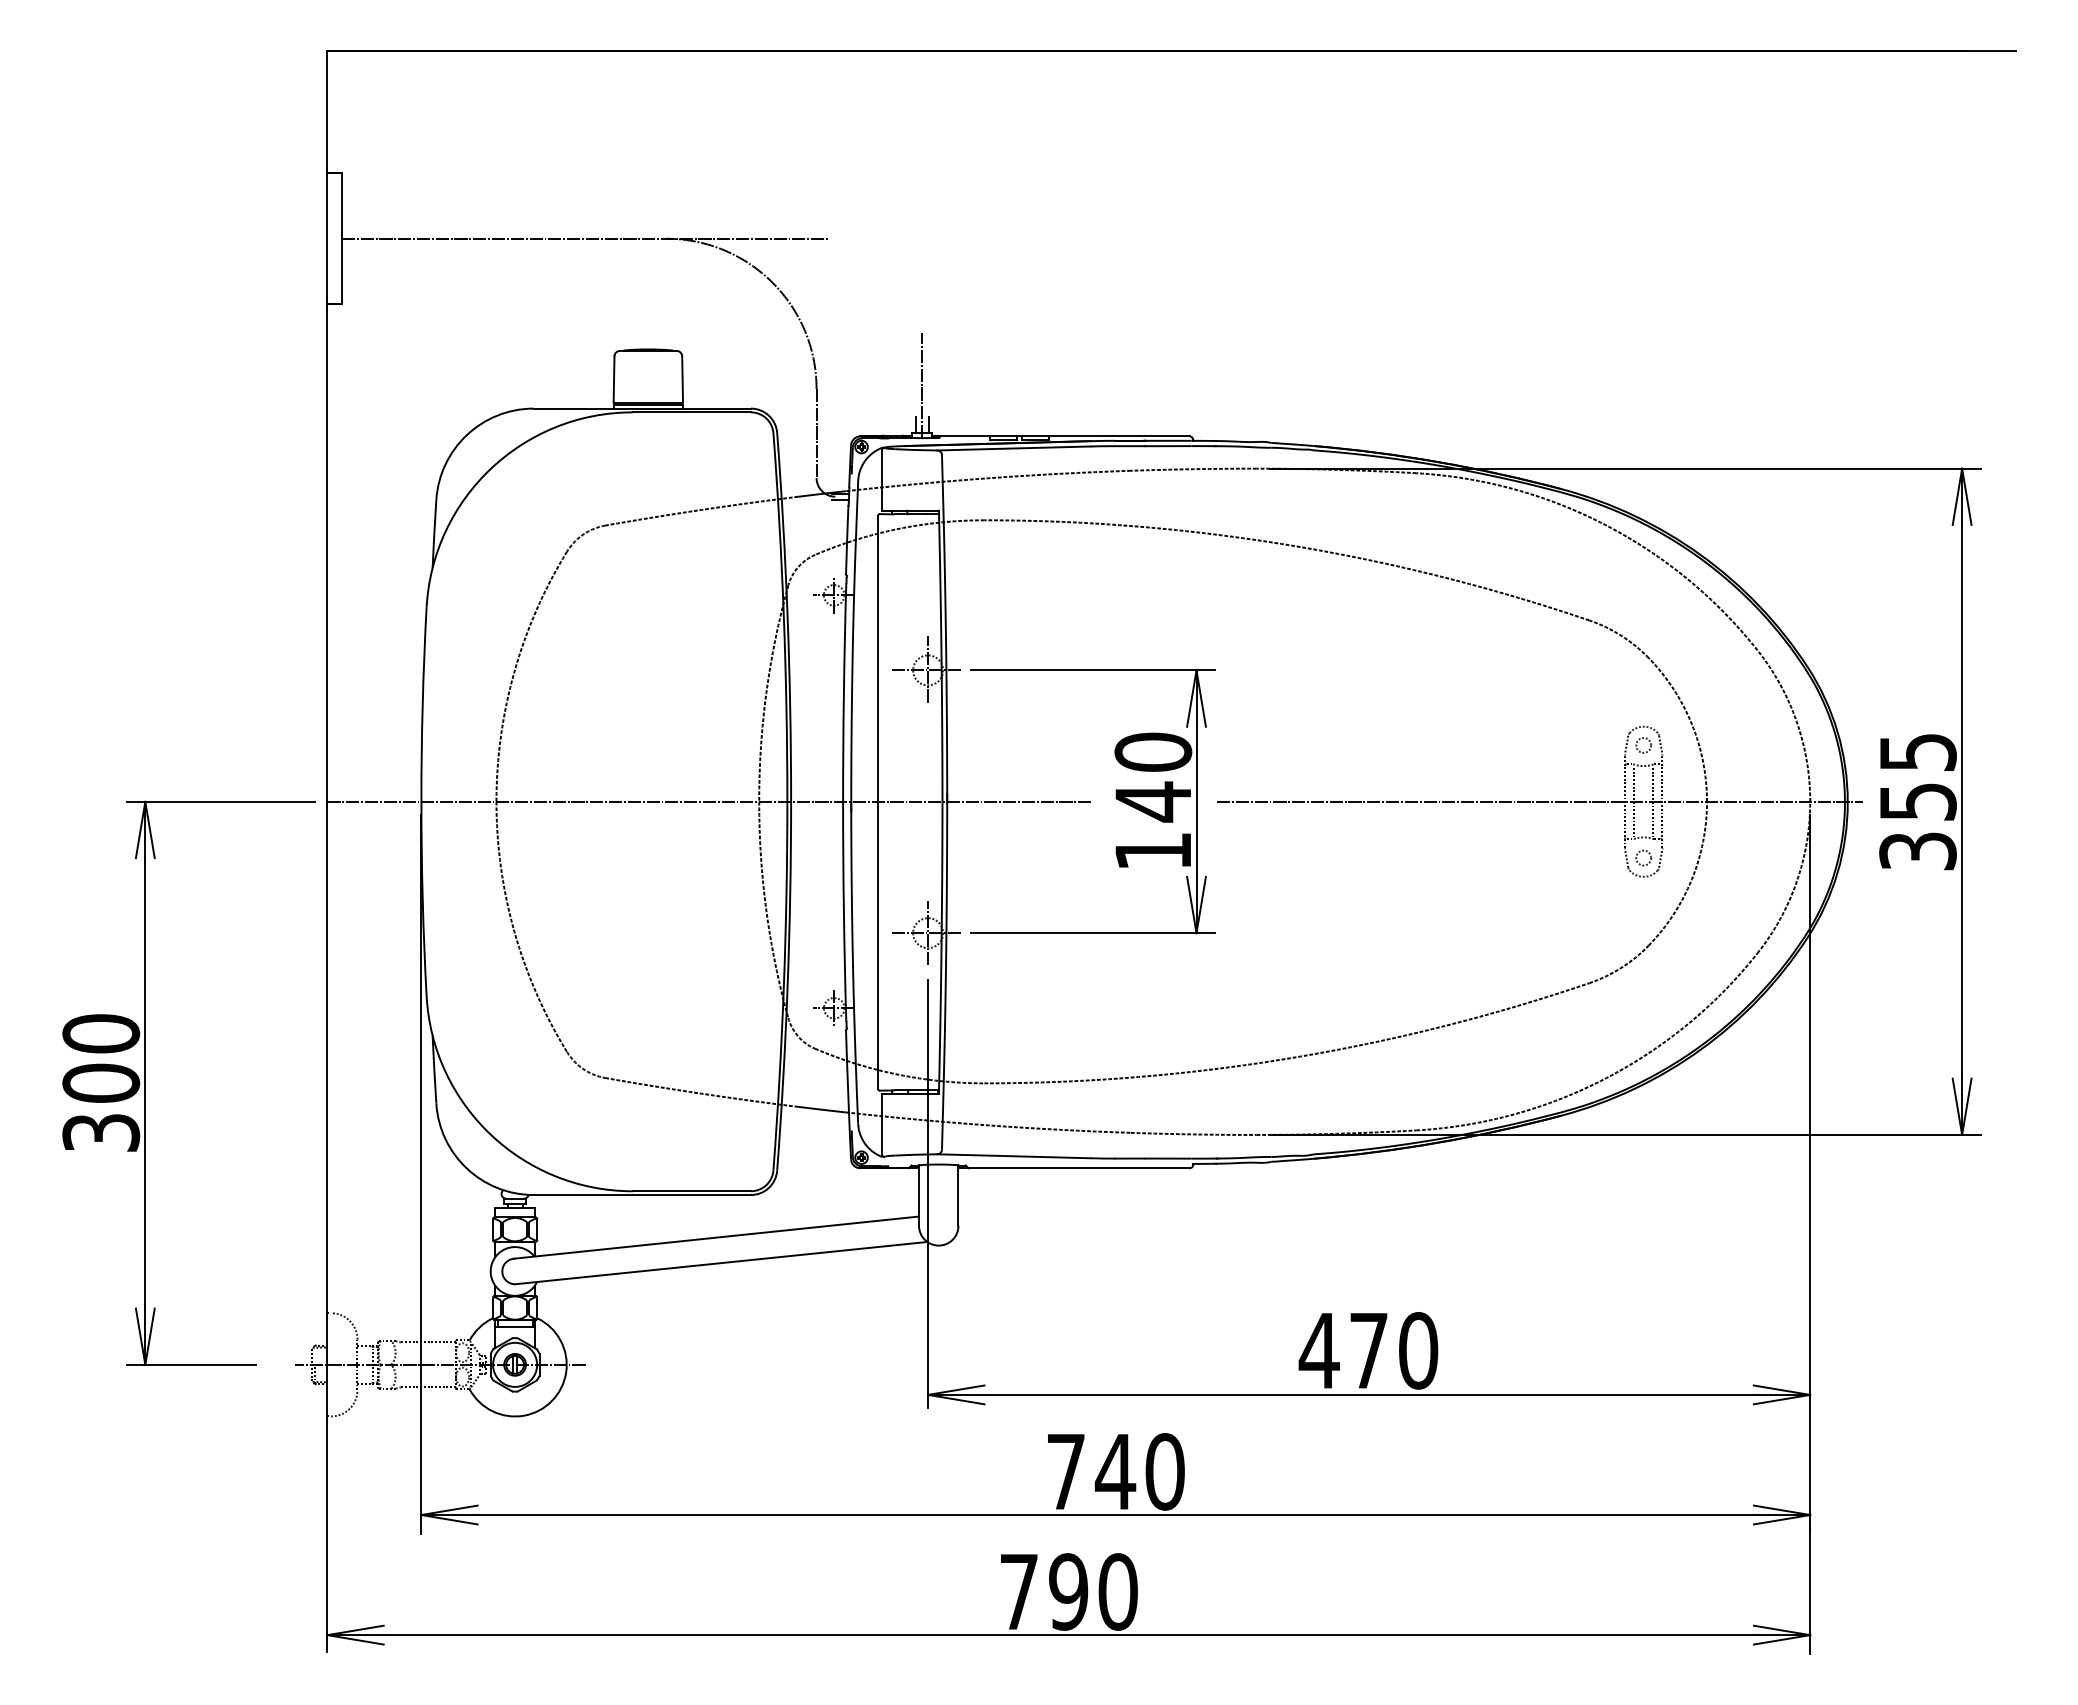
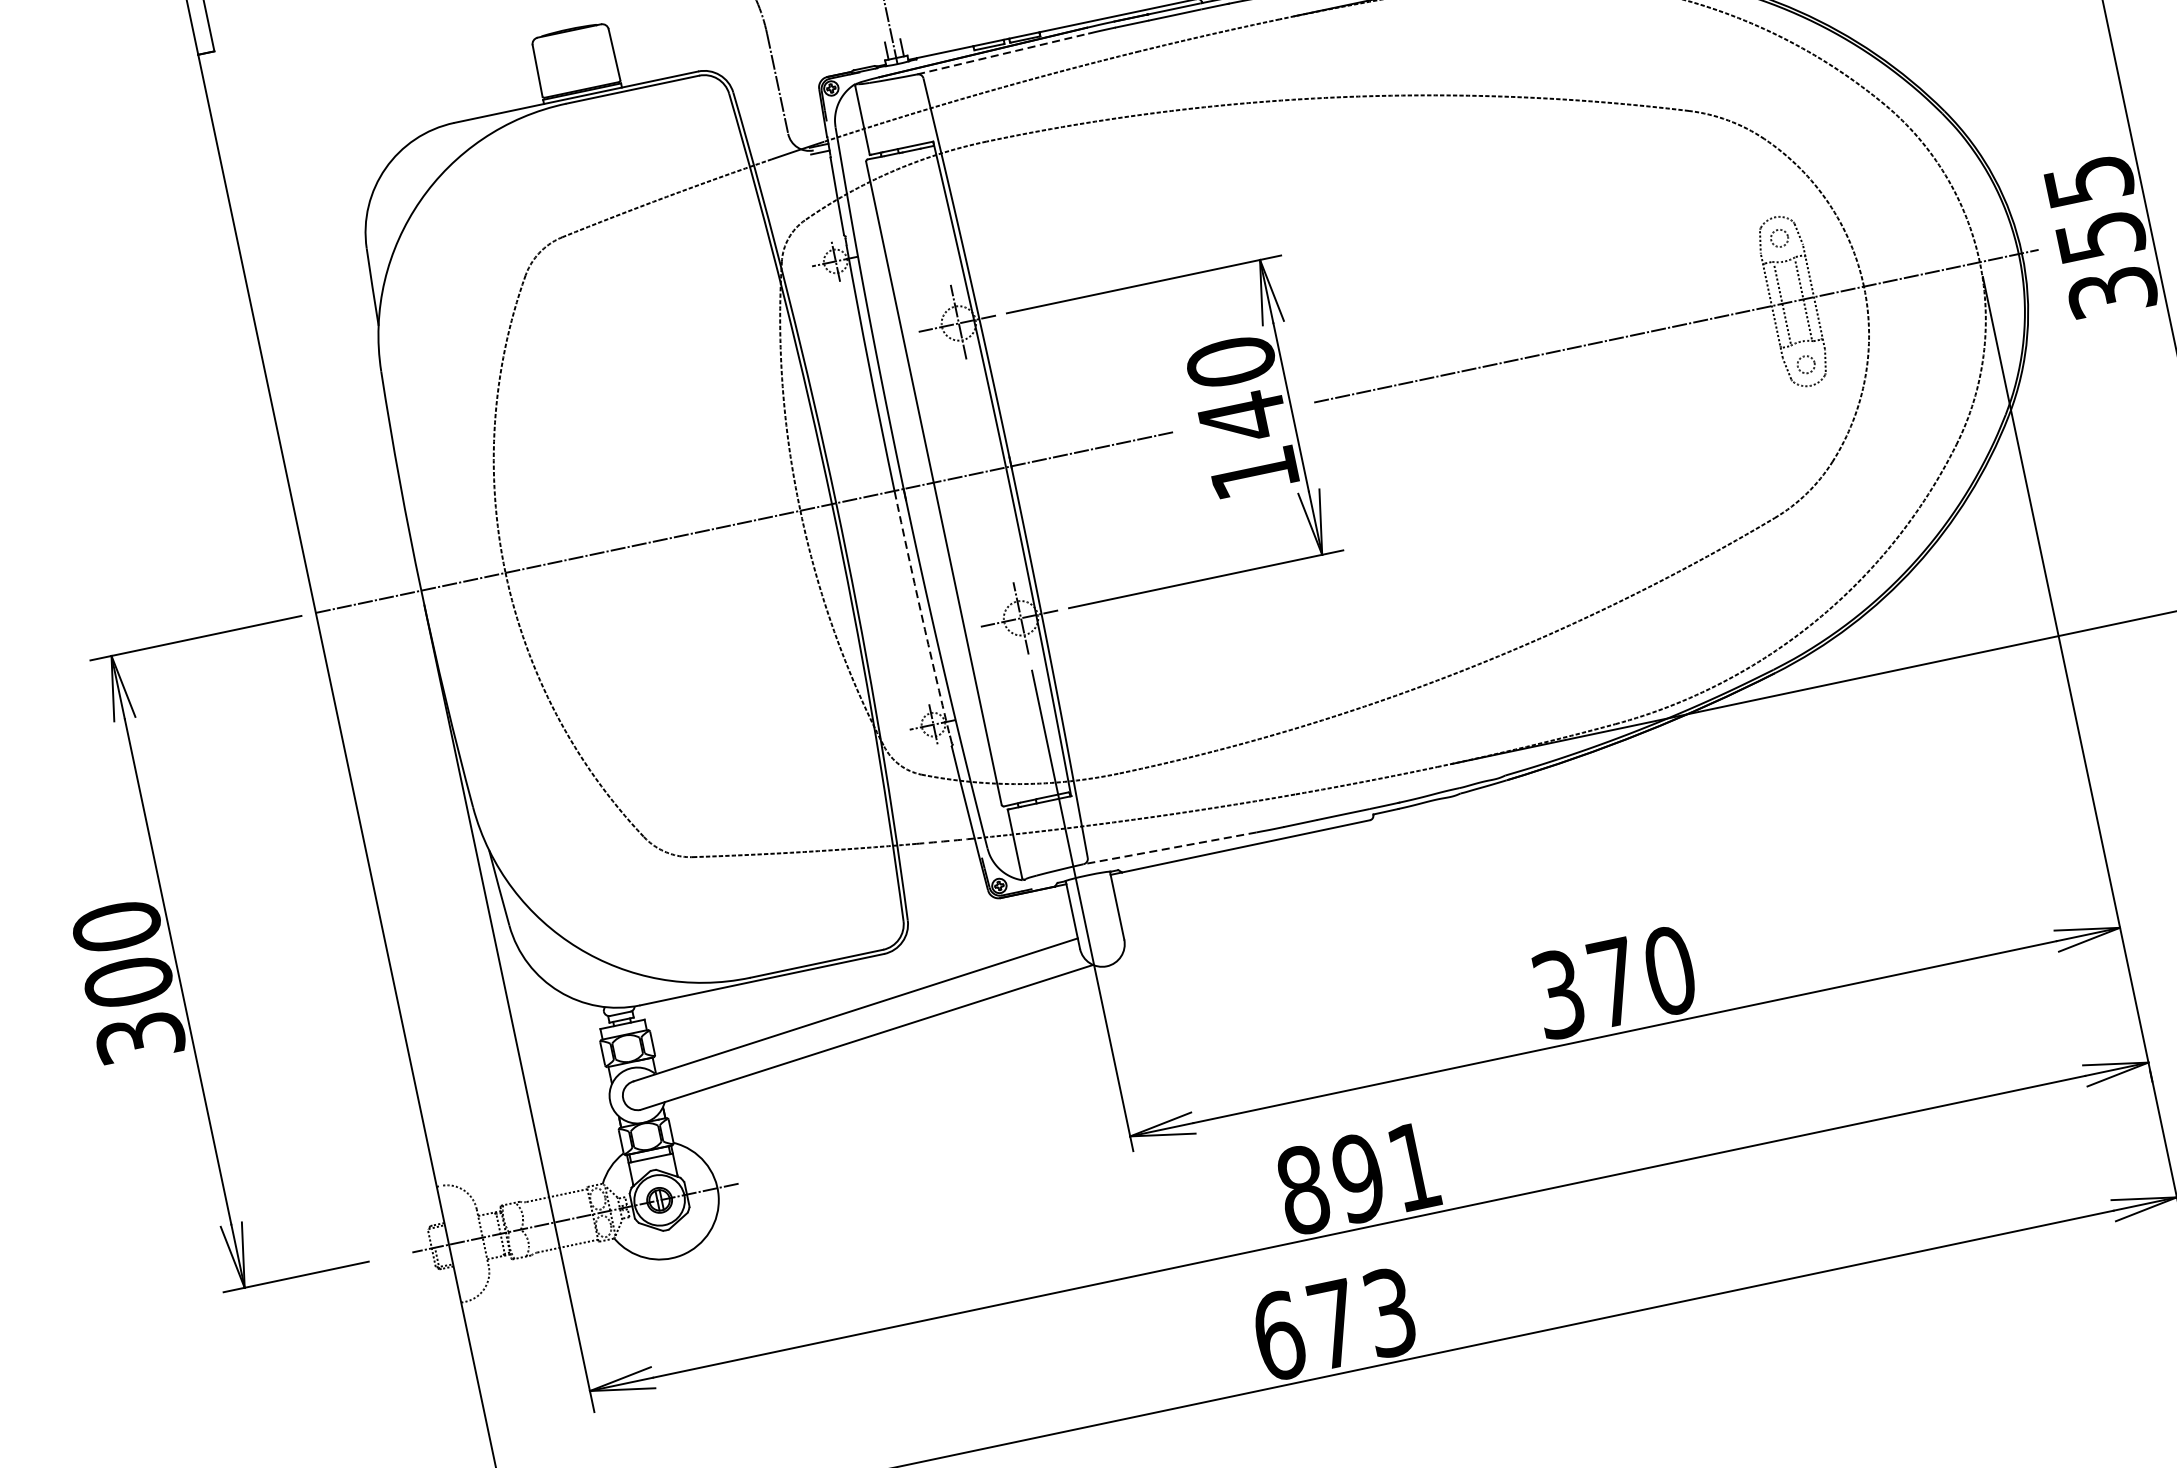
line: (1013, 448) -> (1002, 54), solid -> dashed
arc: (843, 911) -> (920, 613), solid -> dashed
arc: (821, 1109) -> (943, 841), solid -> dashed
line: (1013, 1156) -> (1169, 848), solid -> dashed
text: (1318, 1350) -> (1557, 994), 470 -> 370
text: (1115, 1471) -> (1358, 1178), 740 -> 891
text: (1068, 1591) -> (1334, 1323), 790 -> 673

